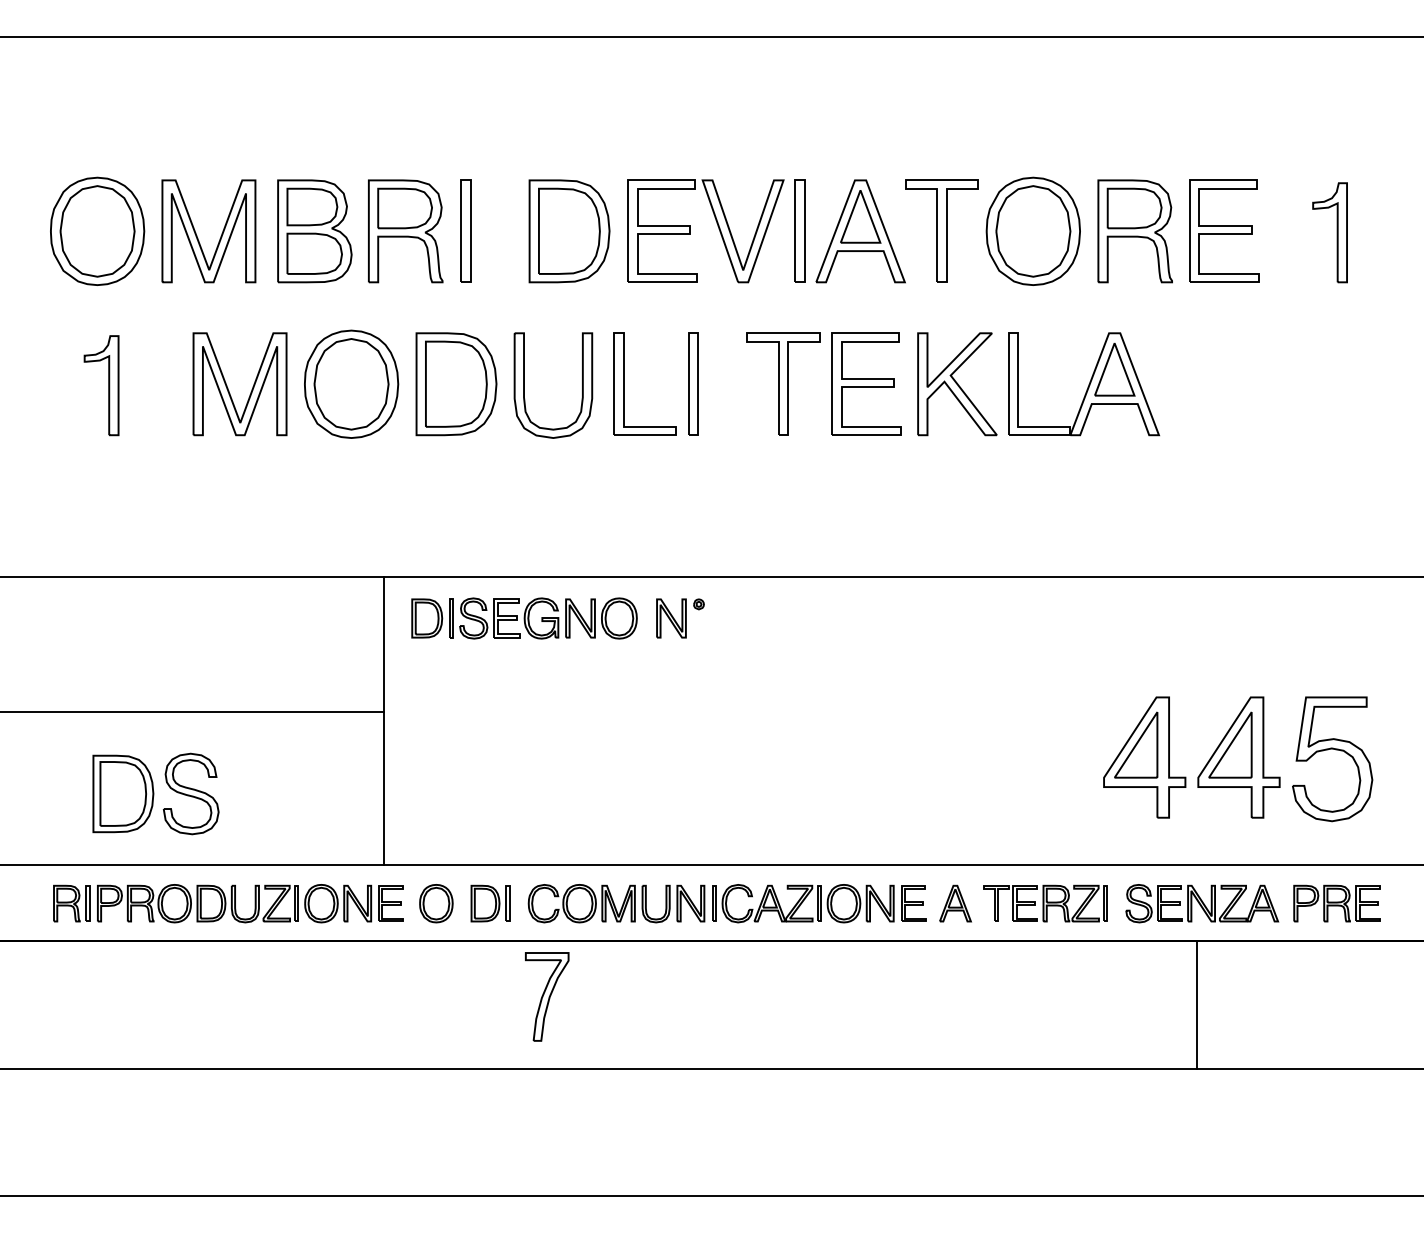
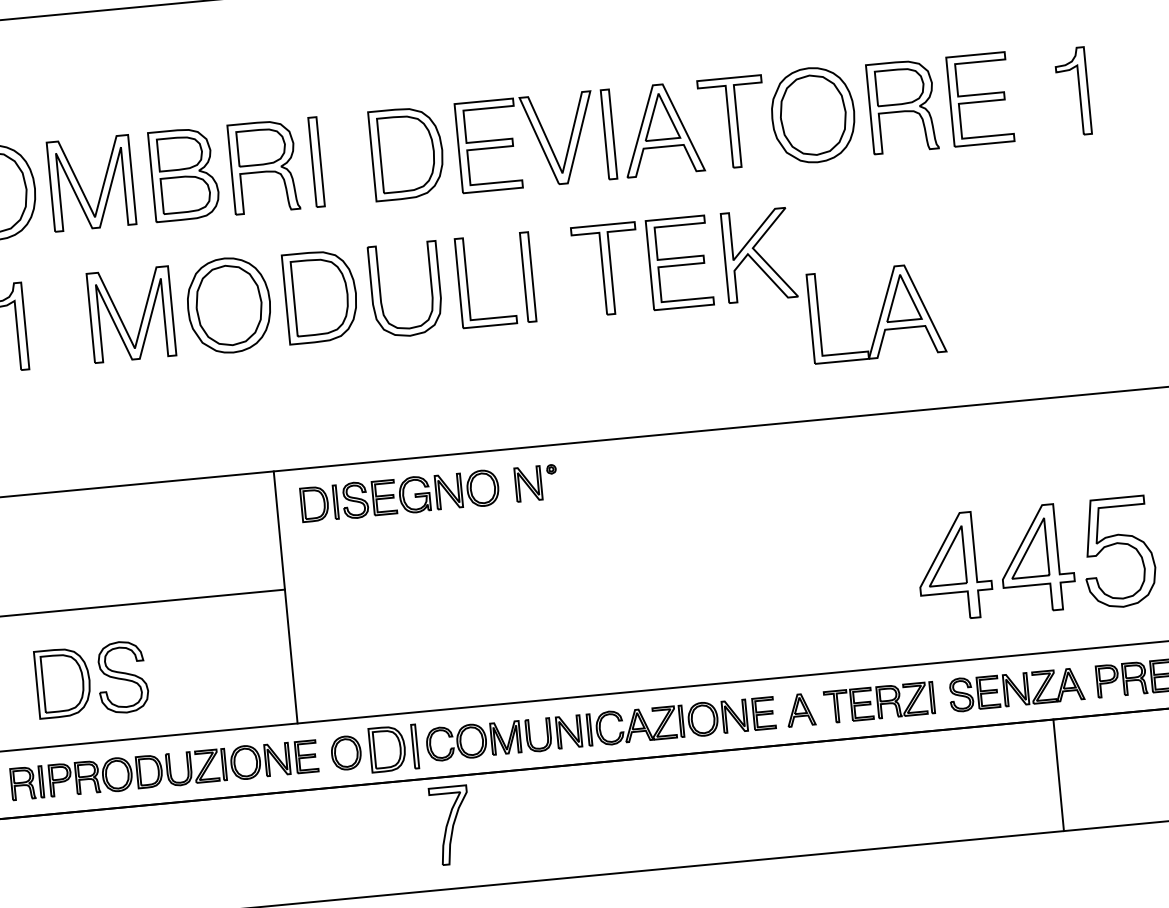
part: (1084, 384) -> (877, 313), moved
part: (490, 903) -> (393, 748), size x1.4
line: (1196, 1004) -> (1058, 774), moved

